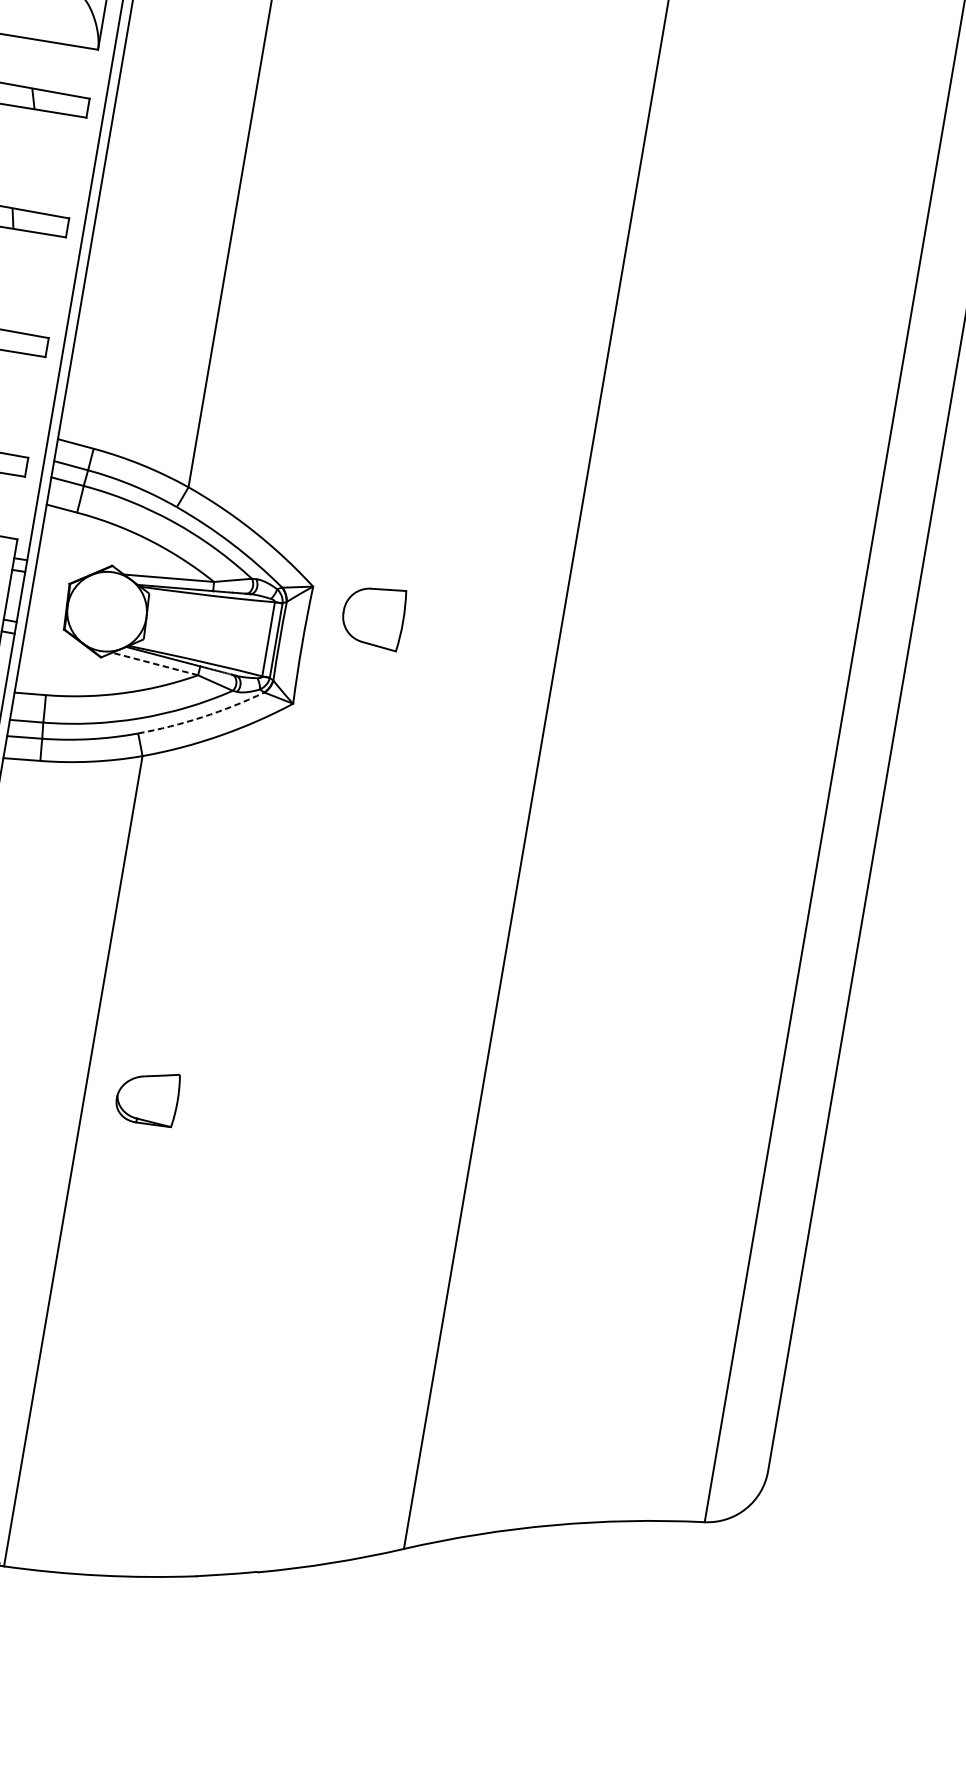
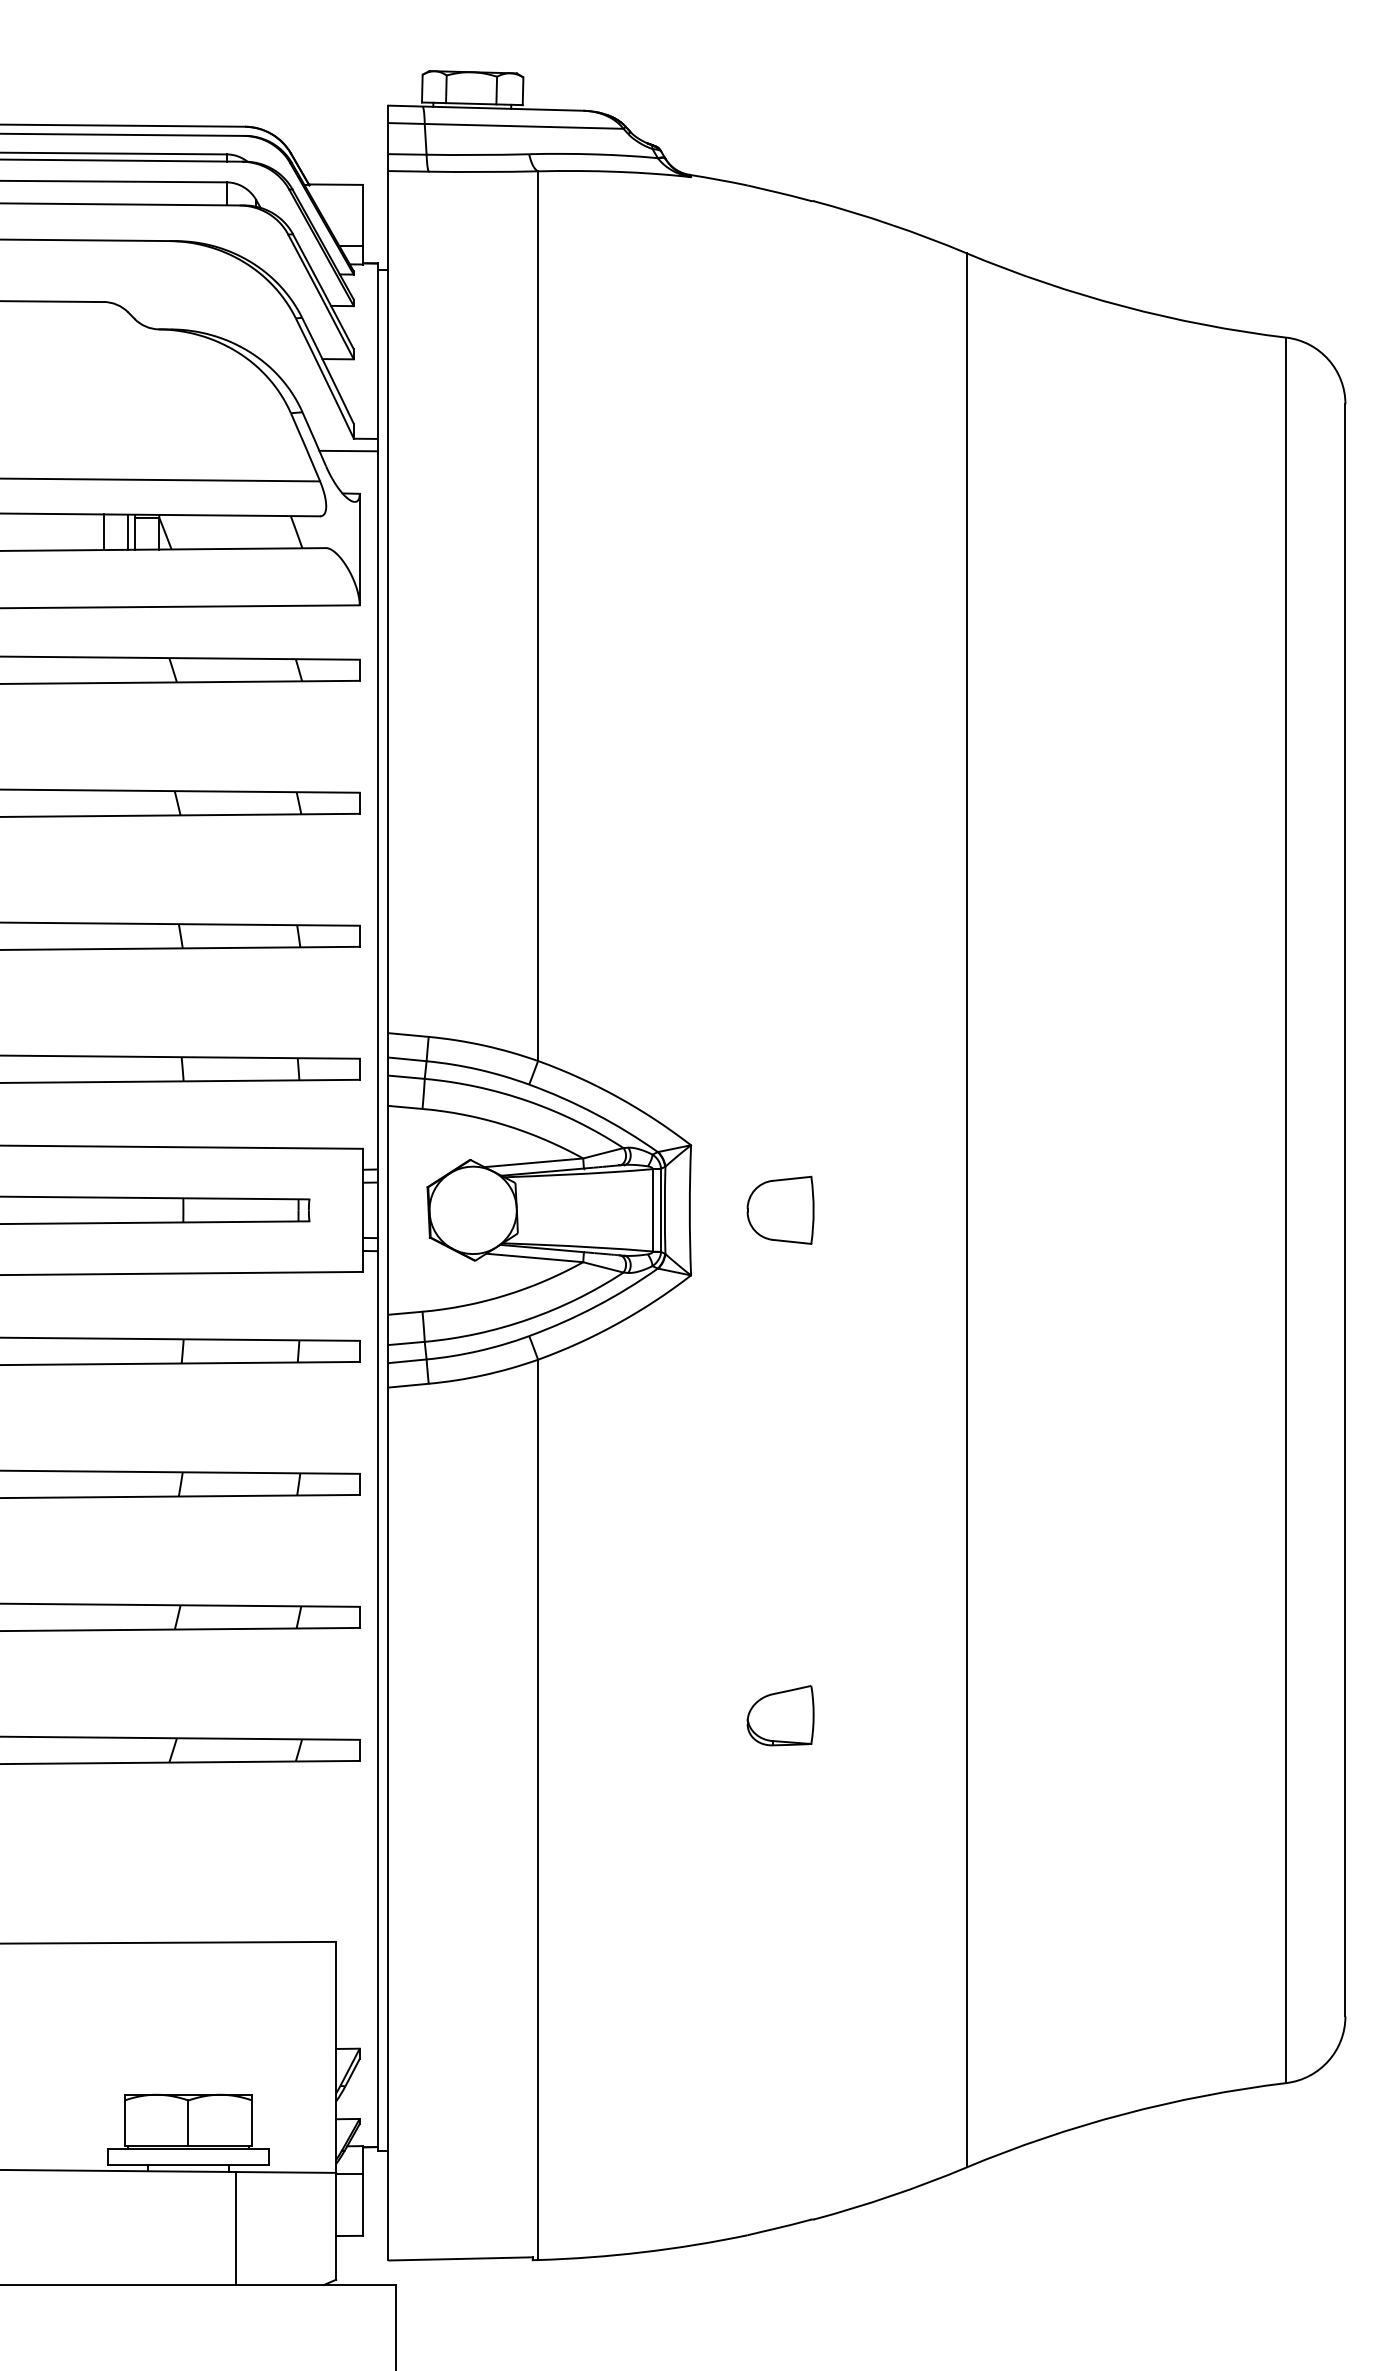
part: (373, 615) -> (780, 1209), moved
line: (155, 663) -> (534, 1257), dashed -> solid
arc: (202, 717) -> (595, 1306), dashed -> solid
part: (147, 1096) -> (780, 1715), moved

